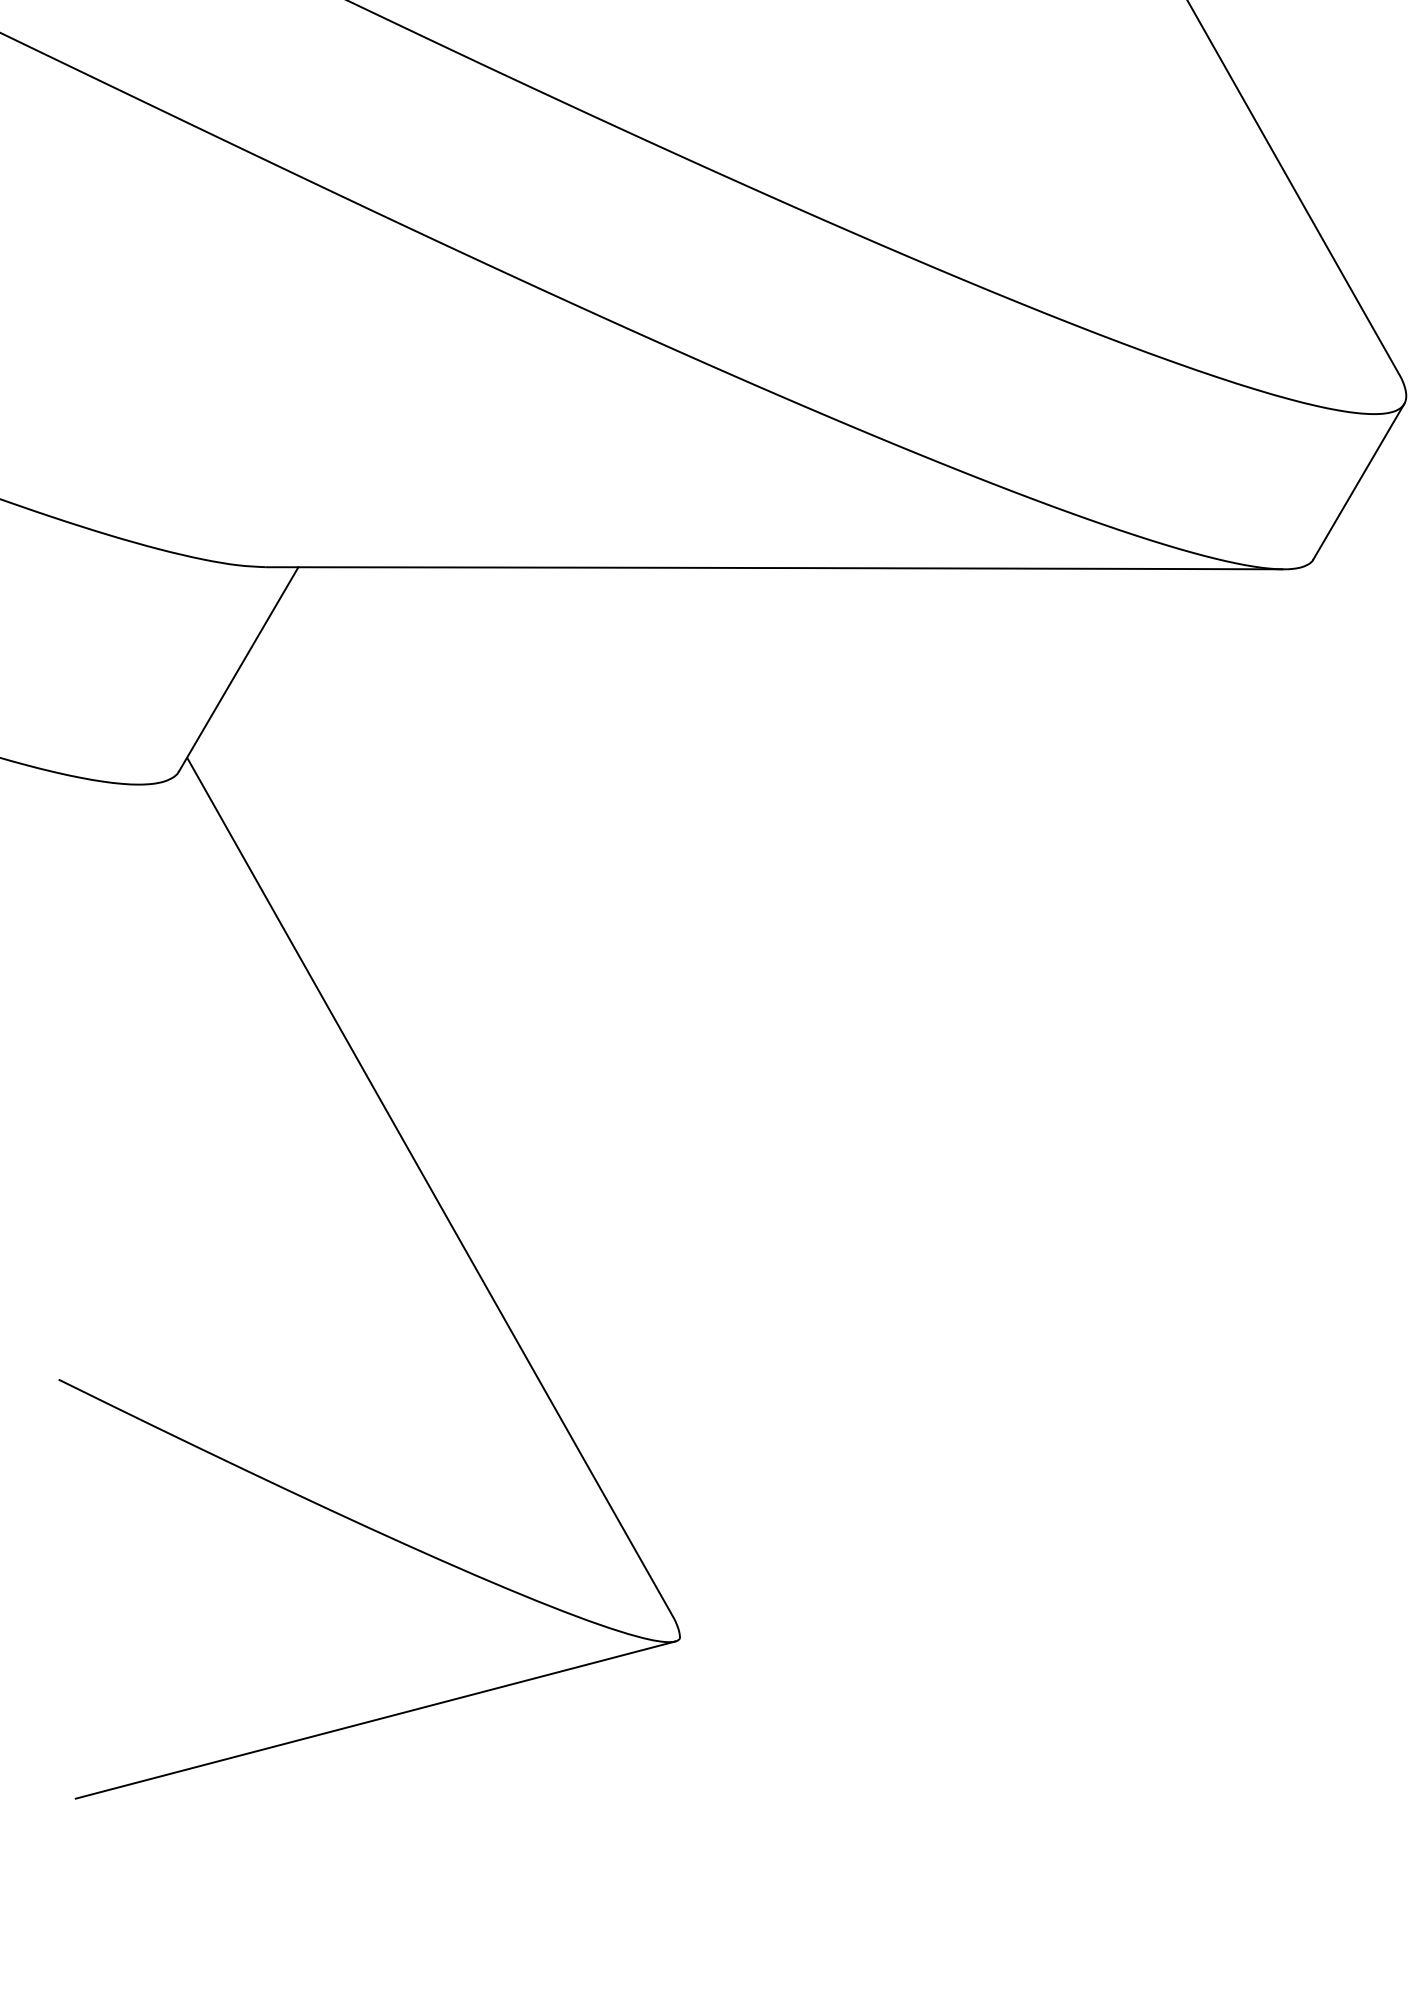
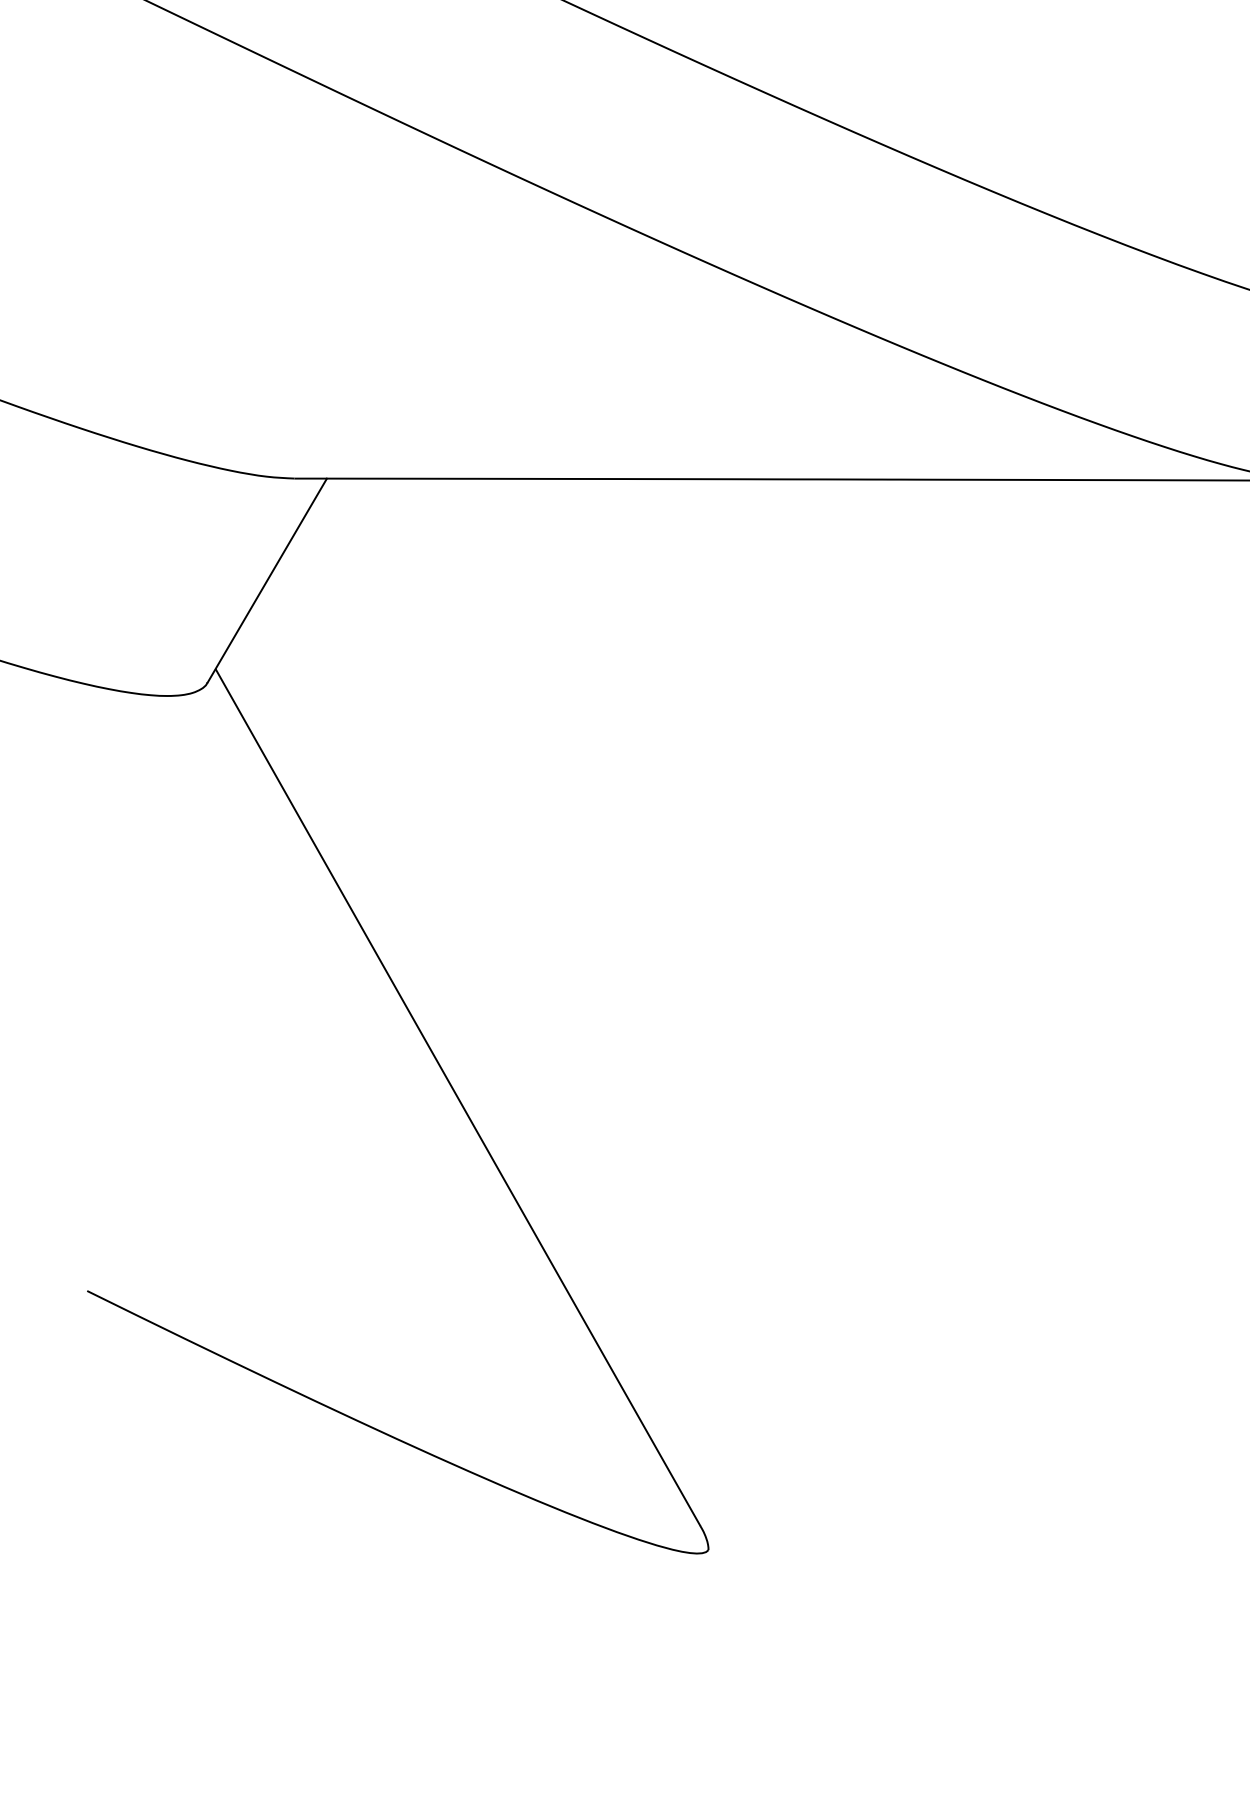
line: (375, 1719) -> (404, 1630), removed

